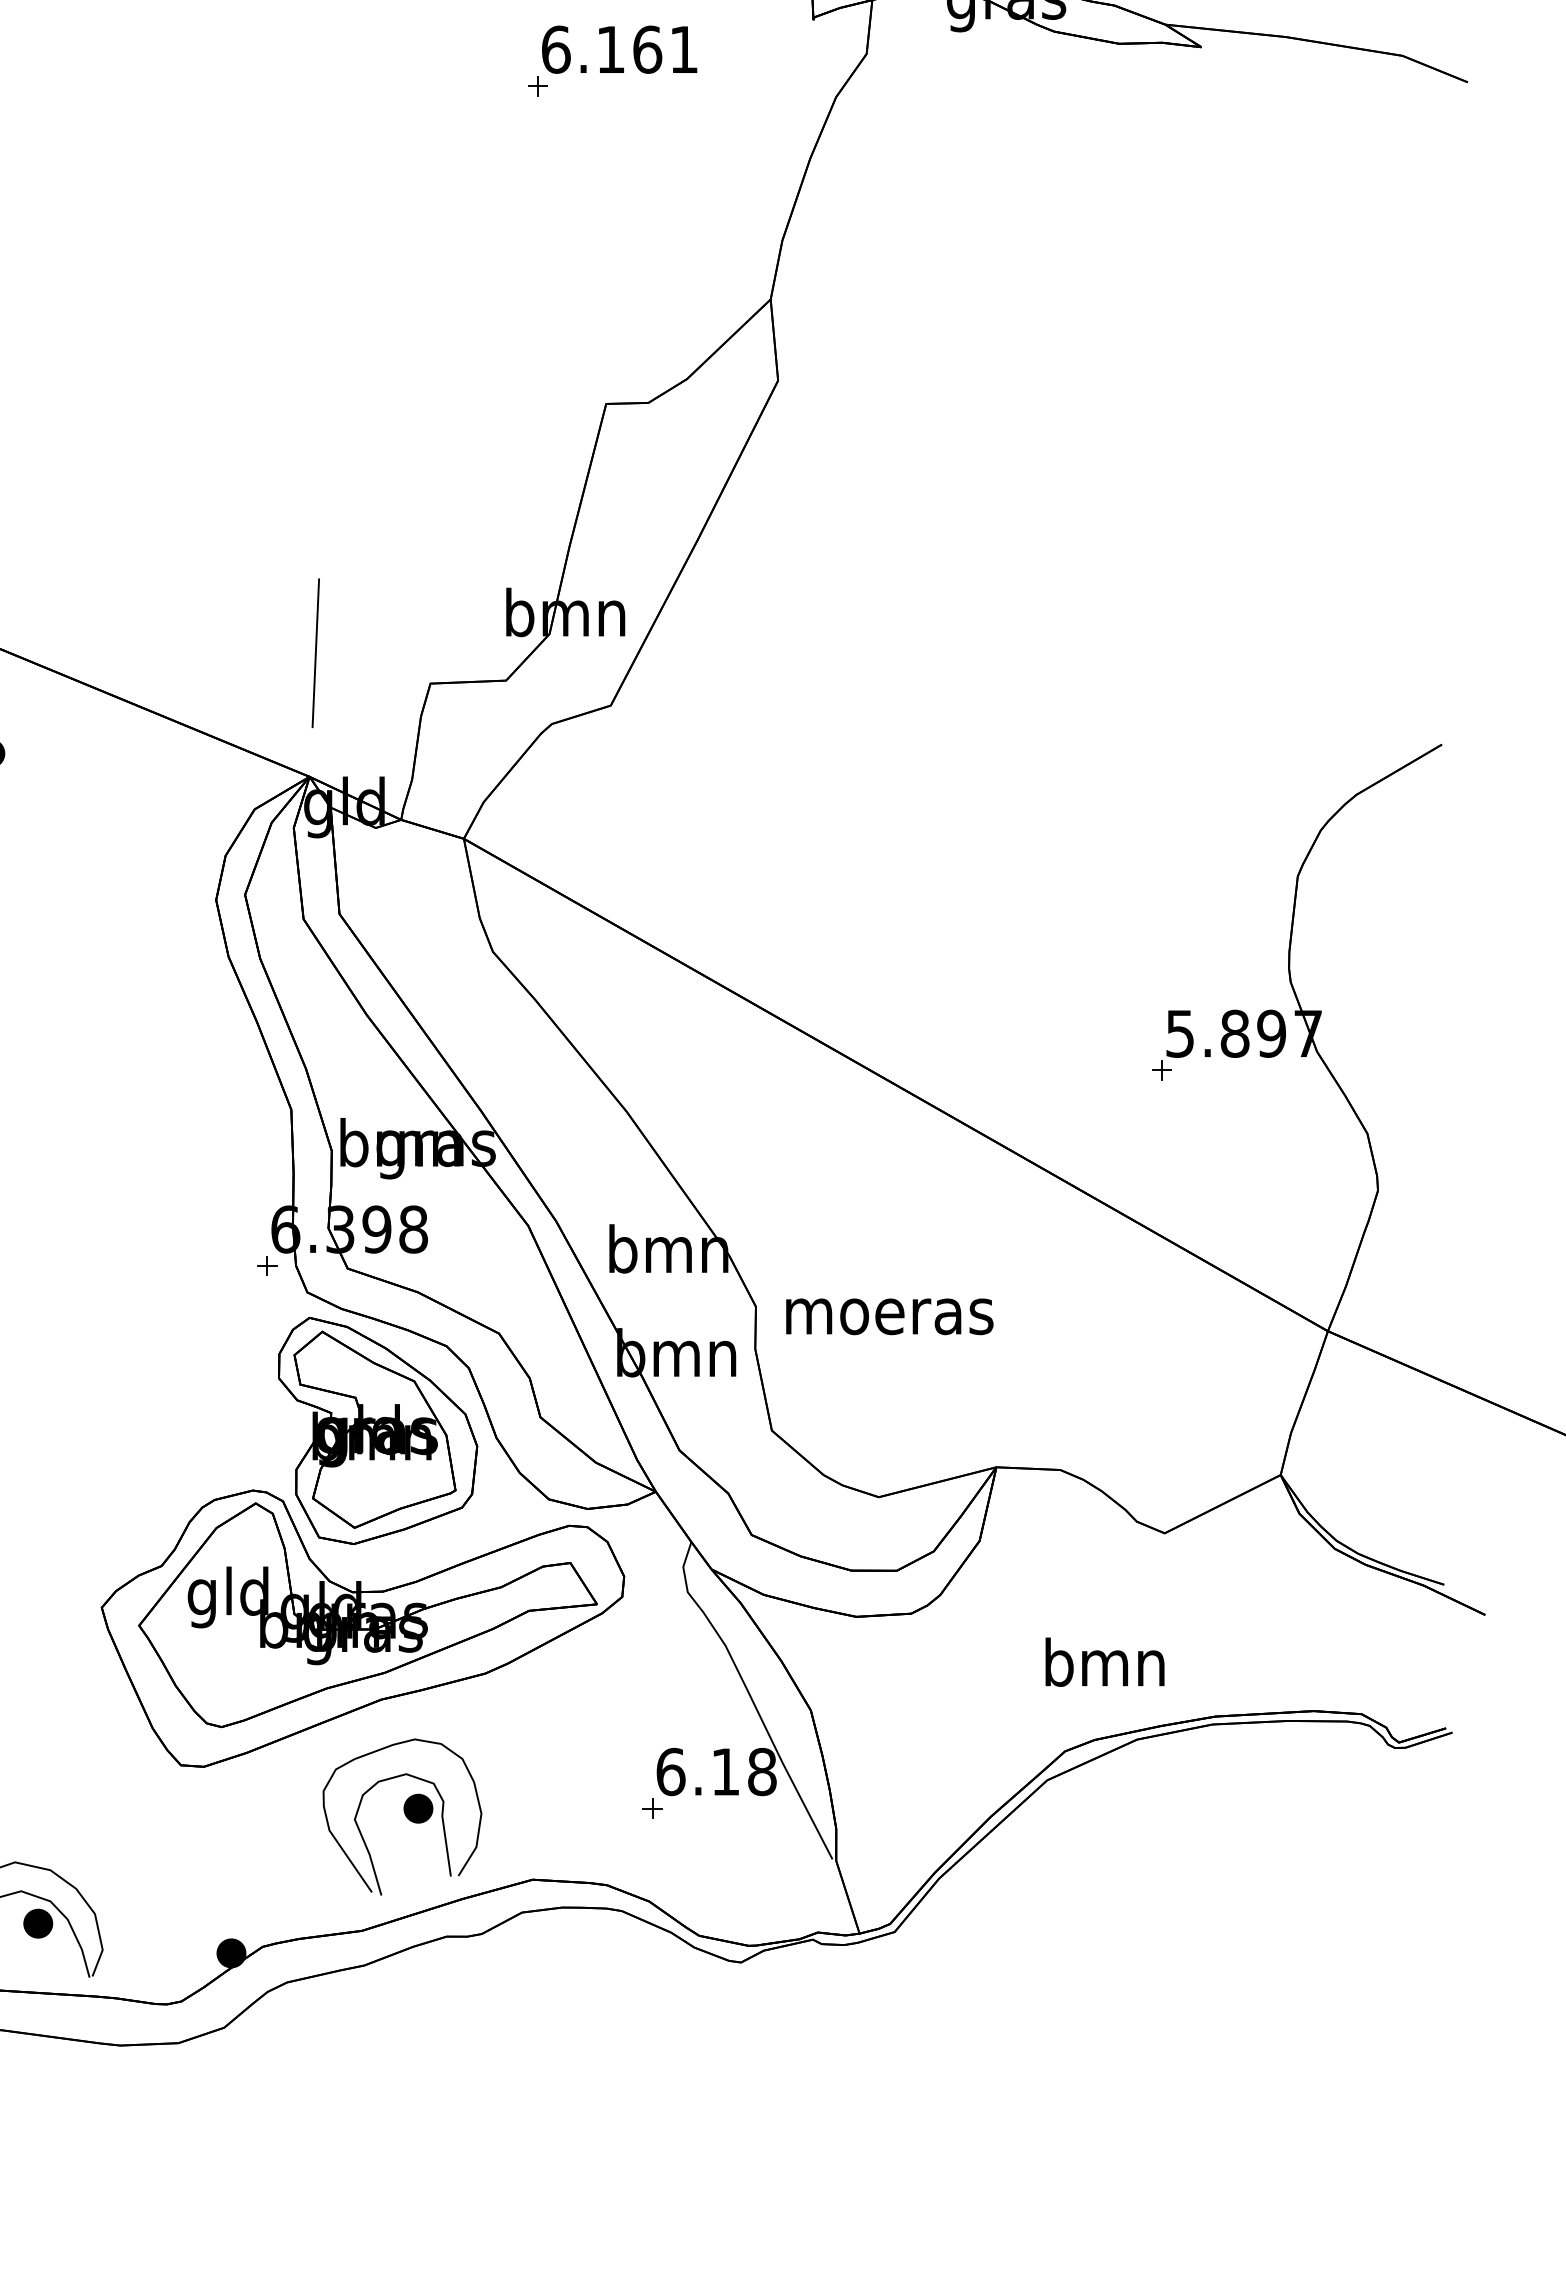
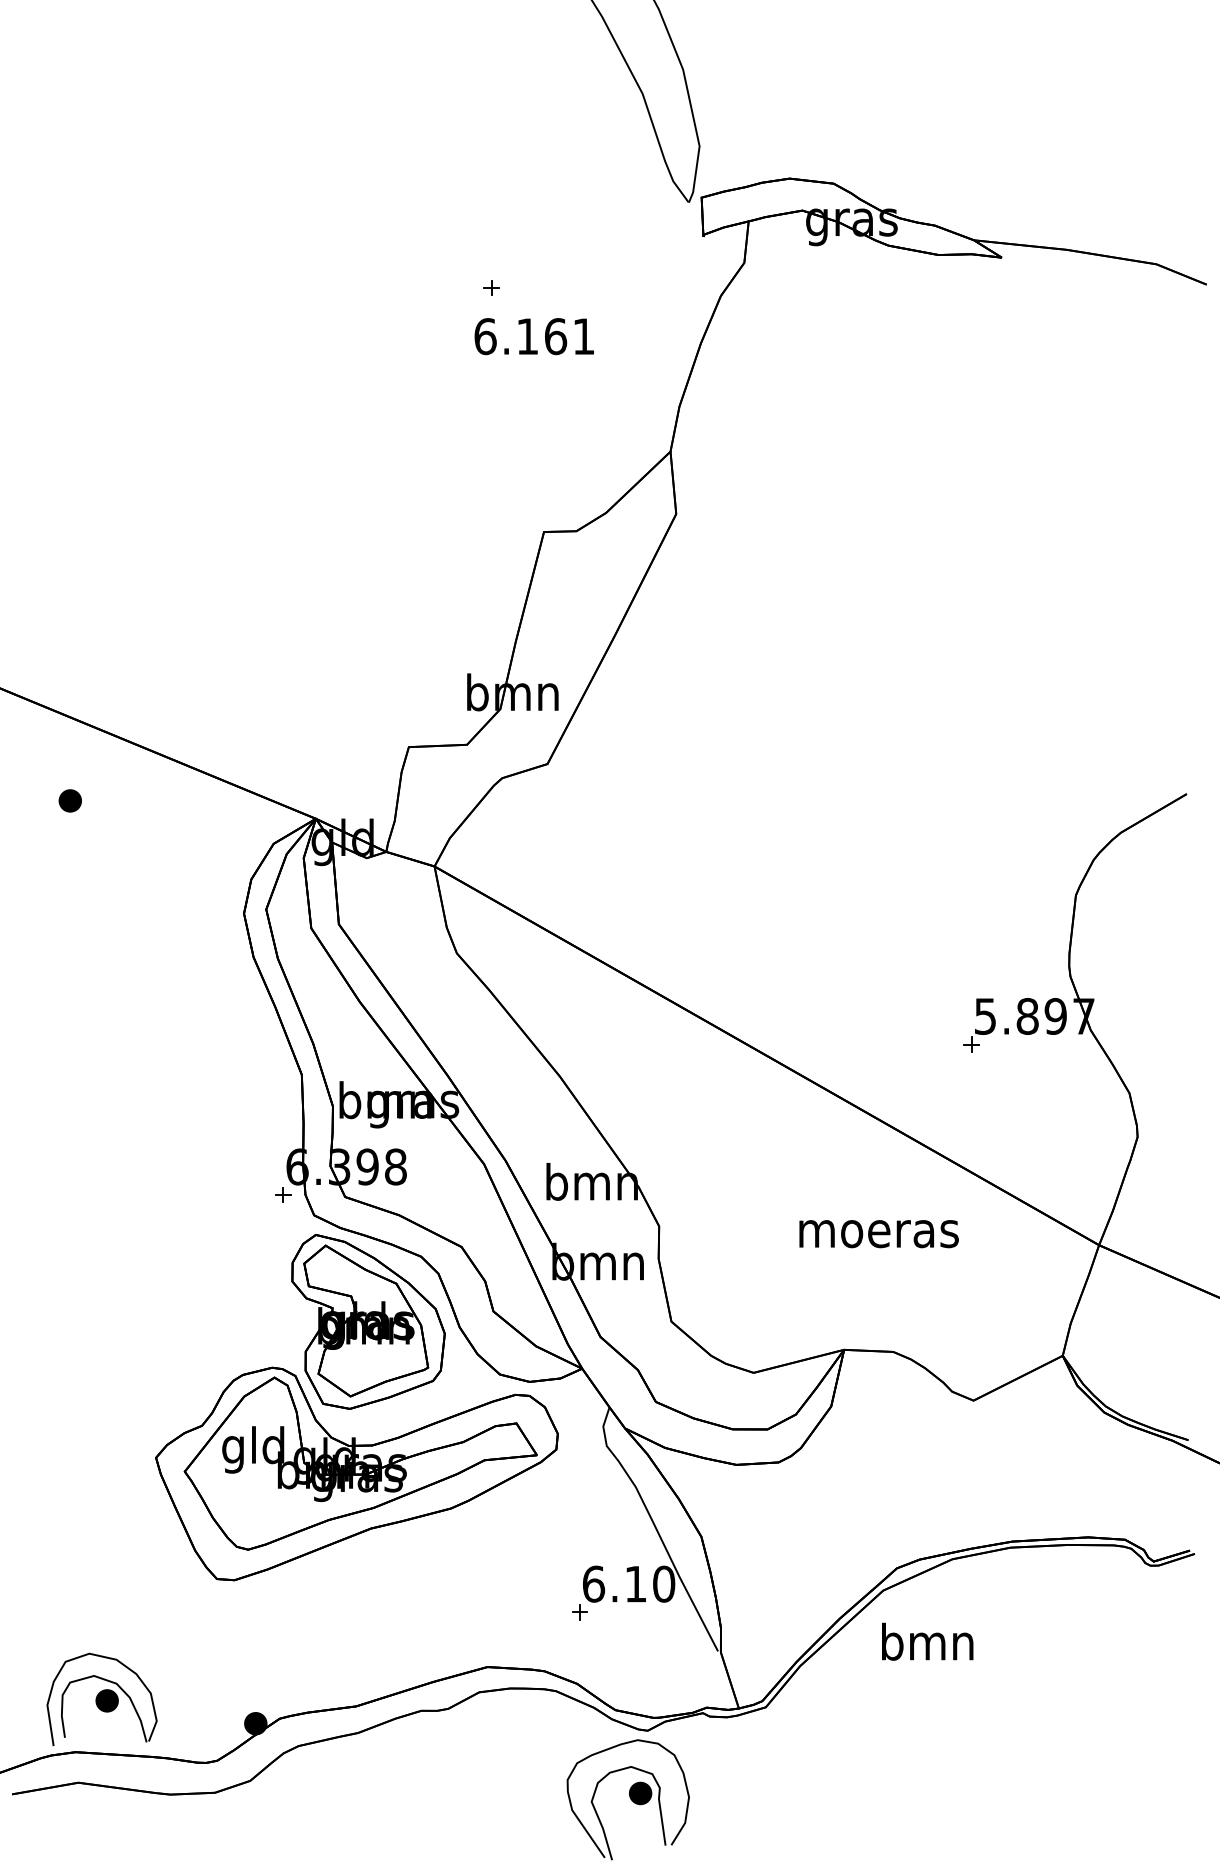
text: (618, 49) -> (533, 336), moved
line: (315, 652) -> (320, 723), removed
text: (888, 1317) -> (878, 1234), moved
text: (1104, 1661) -> (927, 1641), moved
text: (762, 1771) -> (664, 1583), 6.18 -> 6.10
part: (401, 1816) -> (627, 1799), moved

